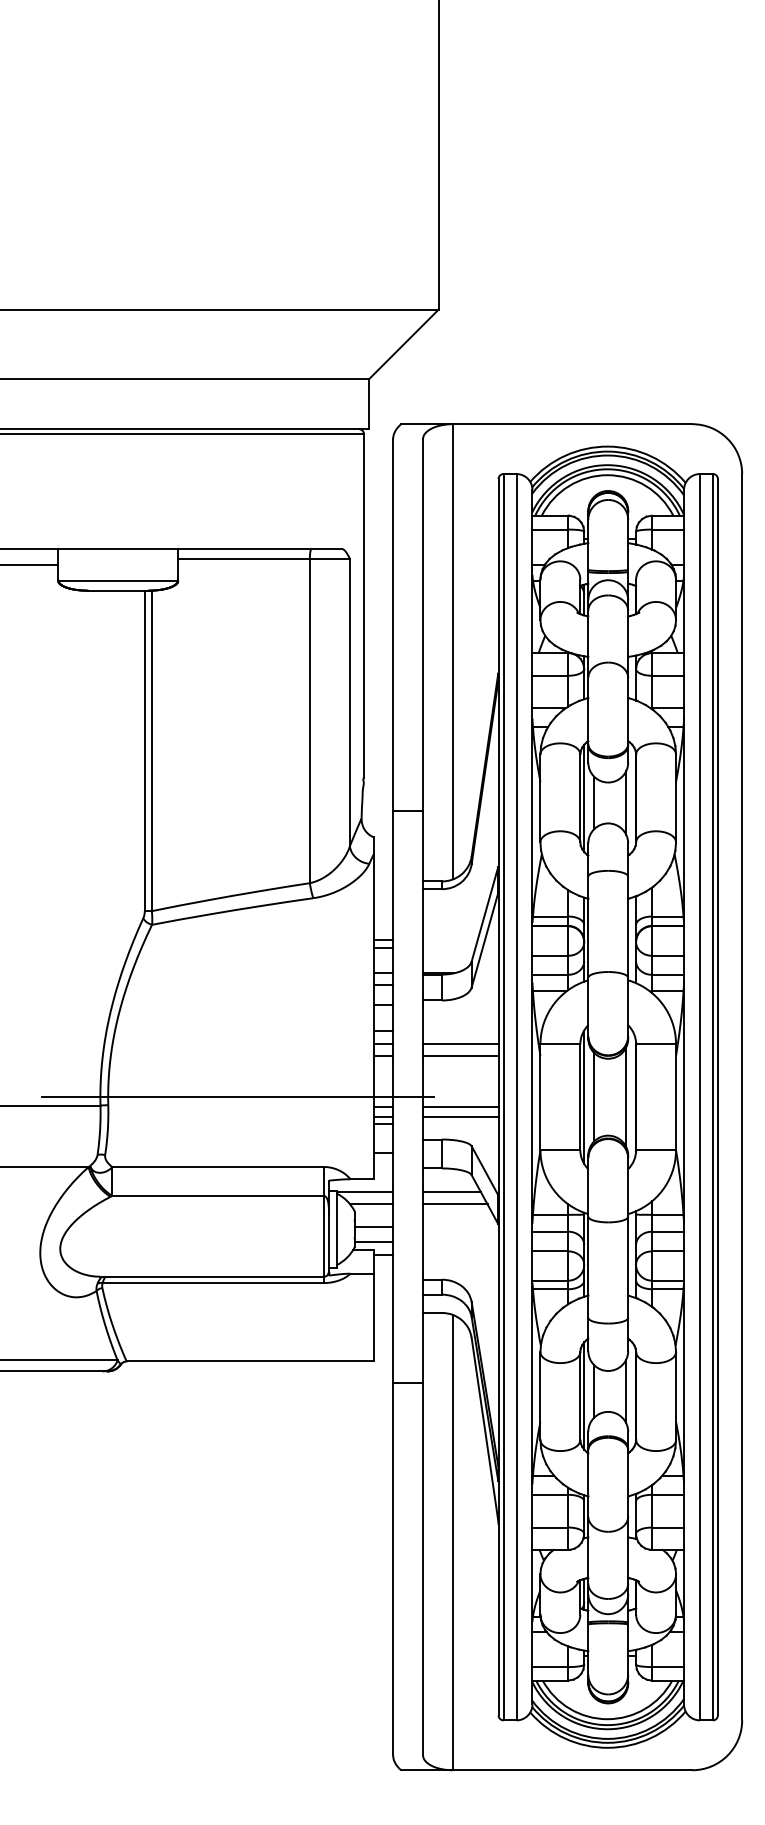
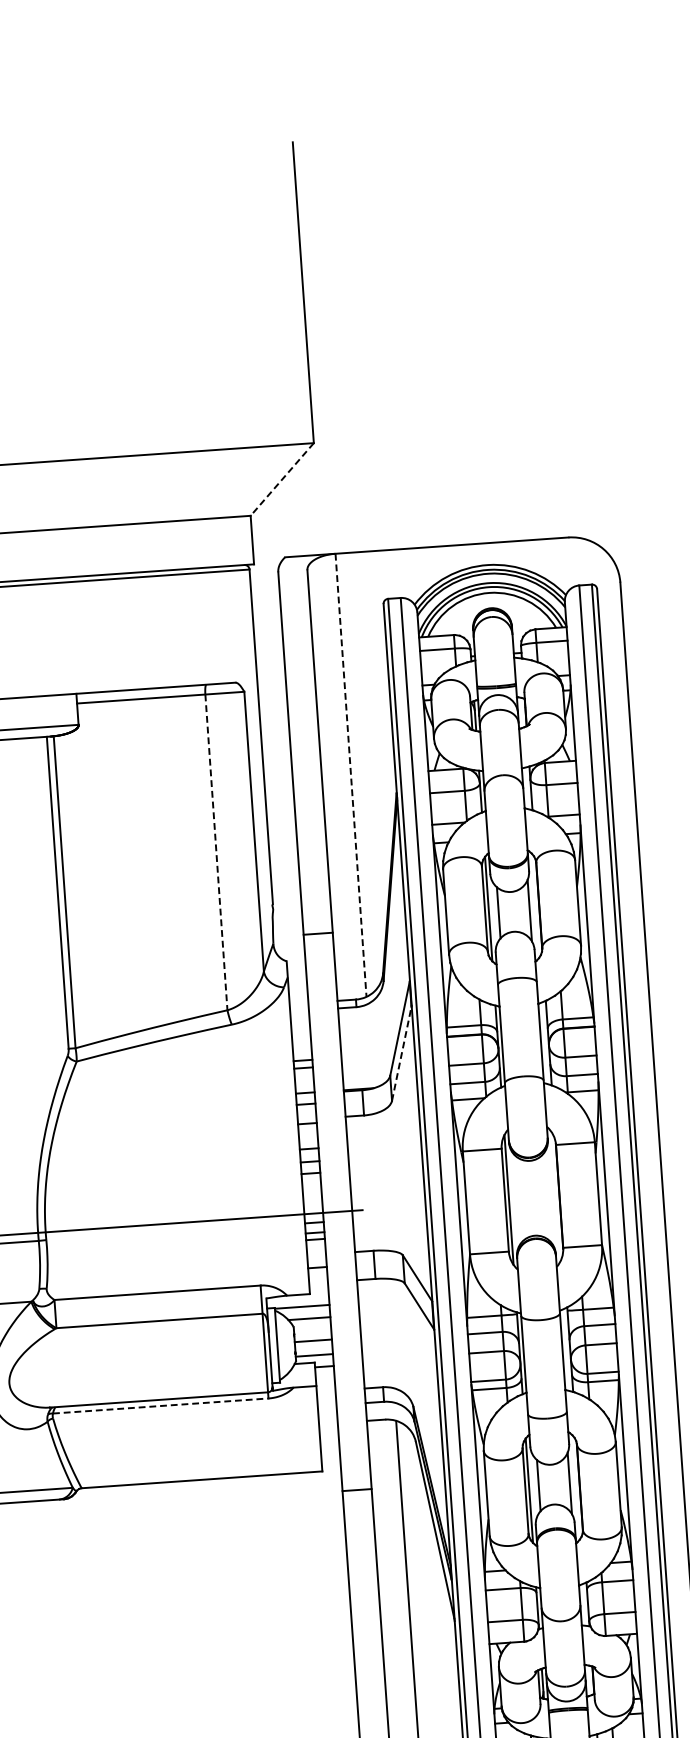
line: (403, 344) -> (281, 479), solid -> dashed
line: (453, 651) -> (351, 775), solid -> dashed
line: (309, 721) -> (216, 852), solid -> dashed
line: (485, 939) -> (402, 1053), solid -> dashed
line: (460, 1044) -> (385, 1157), removed
line: (460, 1055) -> (385, 1167), removed
line: (594, 1096) -> (519, 1198), removed
line: (626, 1096) -> (550, 1196), removed
line: (460, 1106) -> (389, 1217), removed
line: (460, 1117) -> (390, 1228), removed
line: (451, 1191) -> (386, 1300), removed
line: (455, 1204) -> (391, 1313), removed
line: (213, 1283) -> (160, 1406), solid -> dashed

